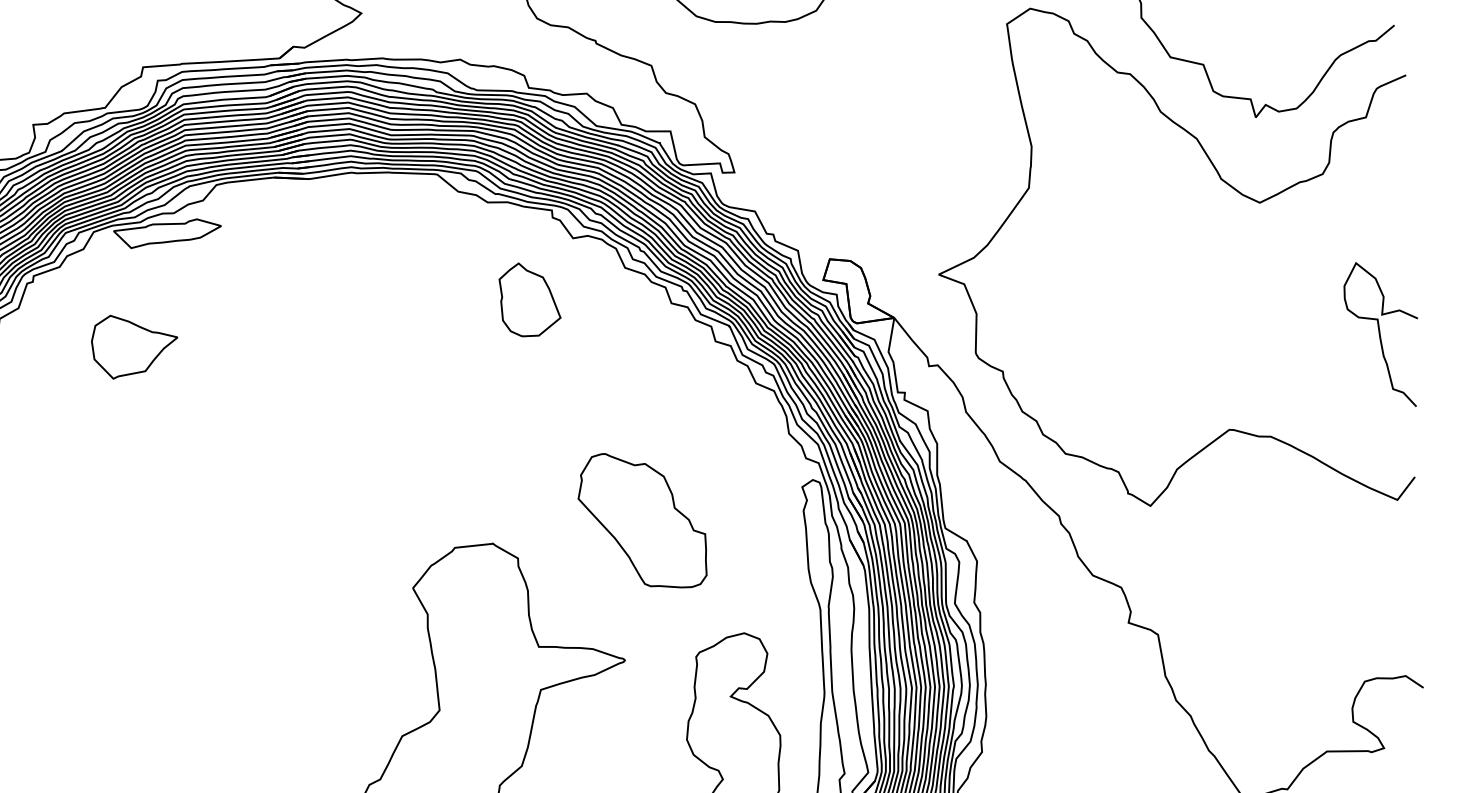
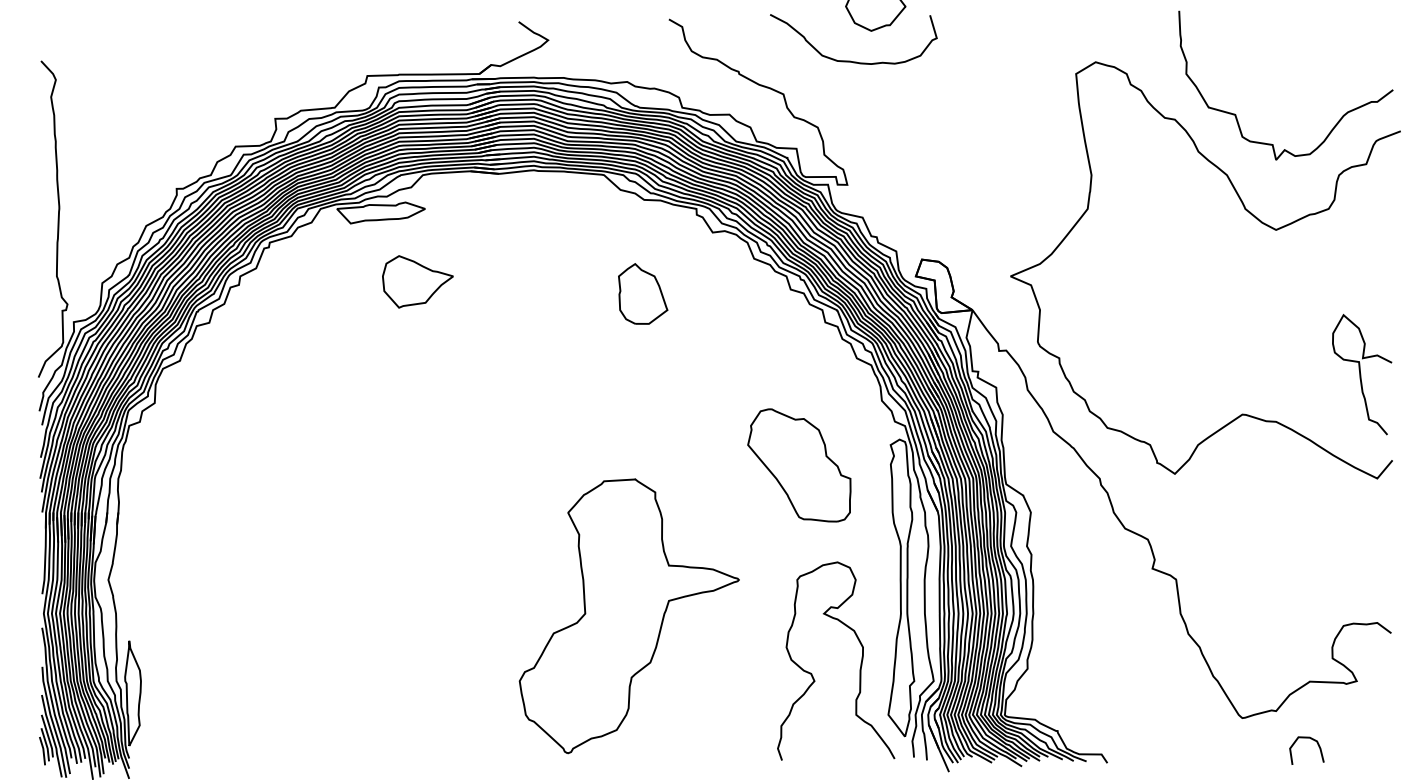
part: (530, 298) -> (643, 293), moved
curve: (1381, 334) -> (1361, 374), moved
part: (134, 345) -> (417, 281), moved
part: (642, 520) -> (799, 465), moved

